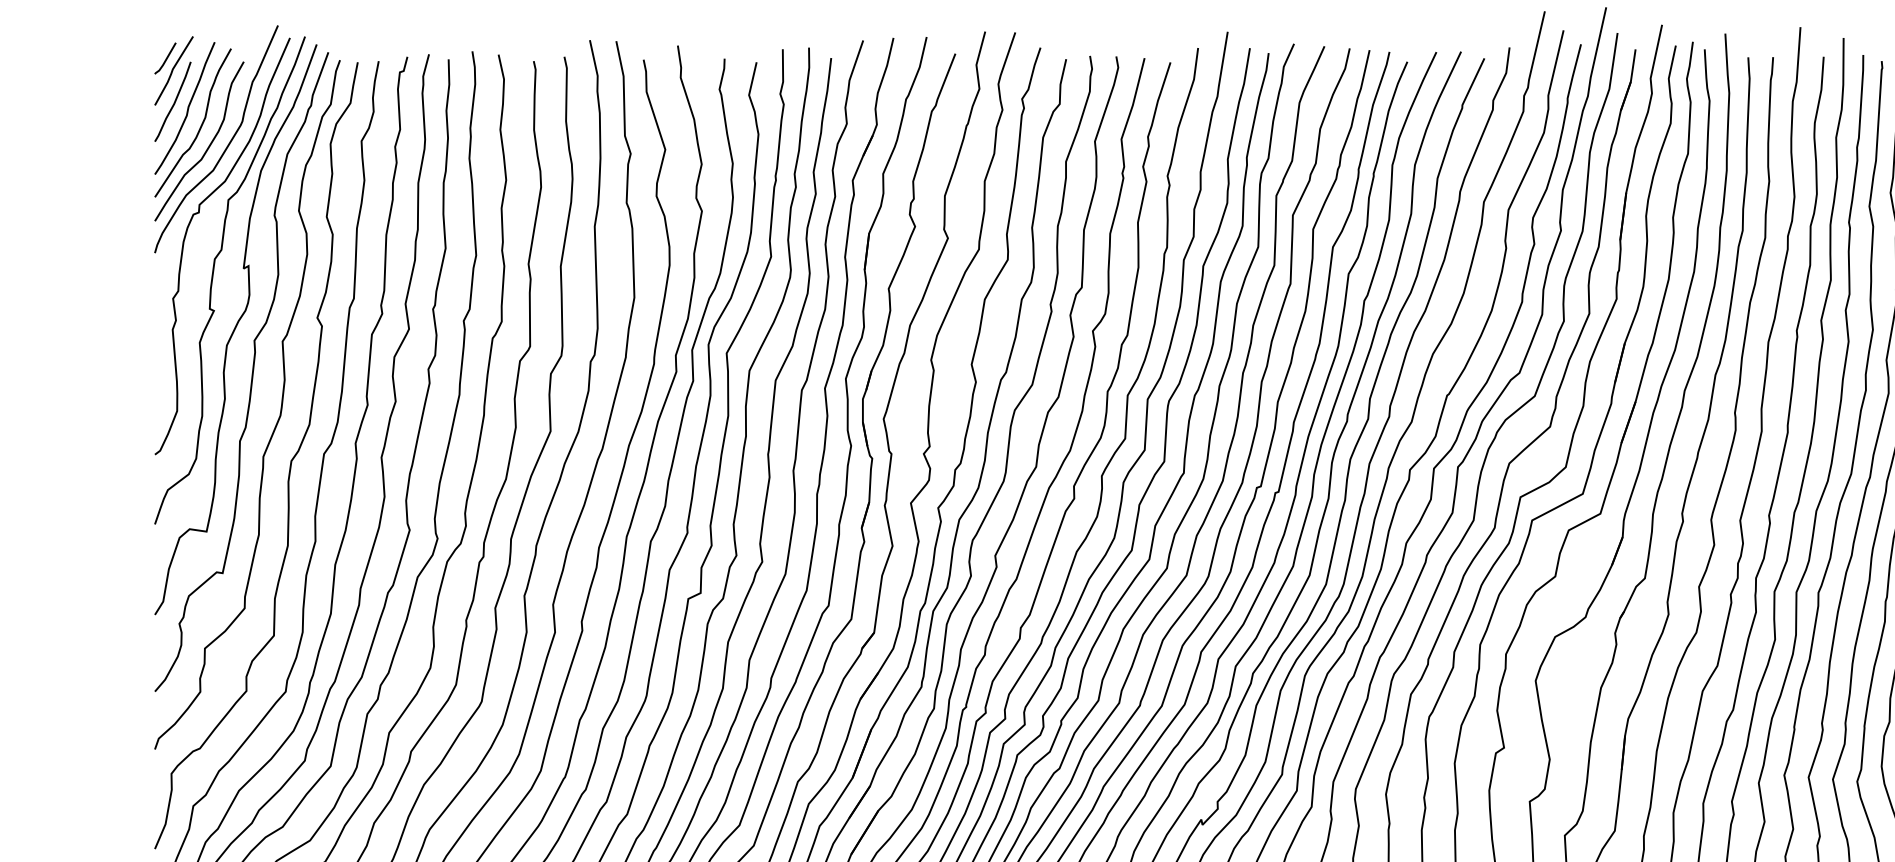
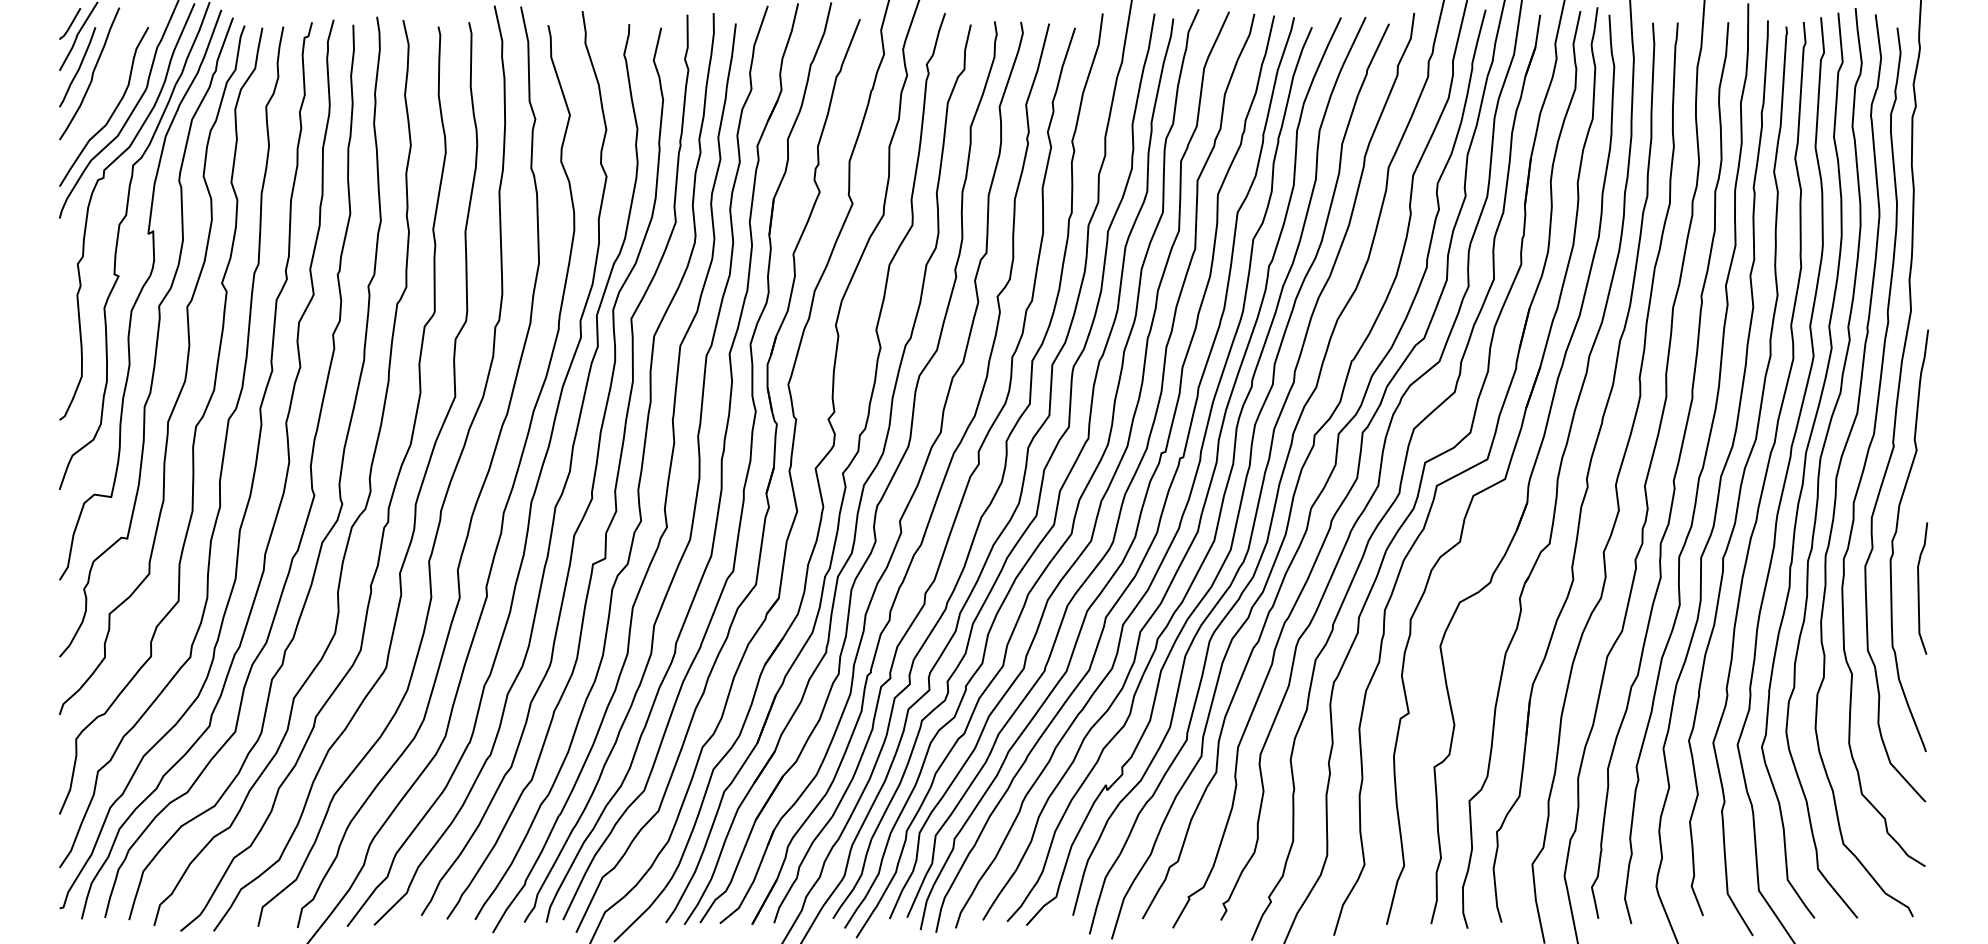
curve: (200, 125) -> (105, 90), removed

